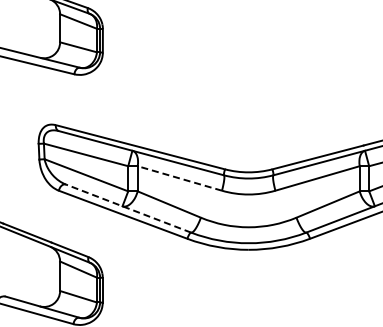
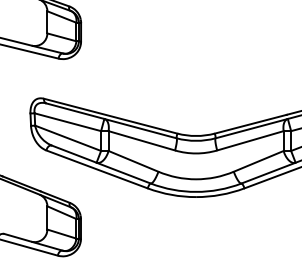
line: (179, 178) -> (141, 140), dashed -> solid
line: (128, 208) -> (101, 164), dashed -> solid

